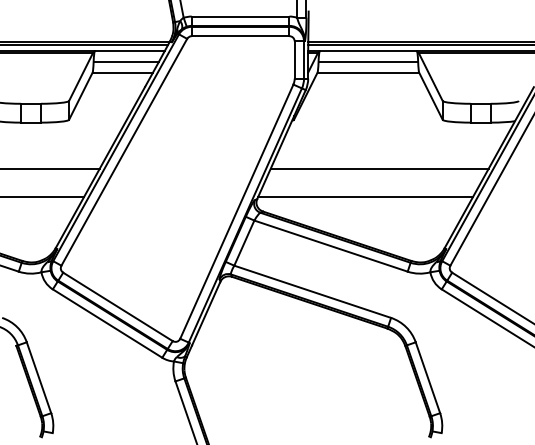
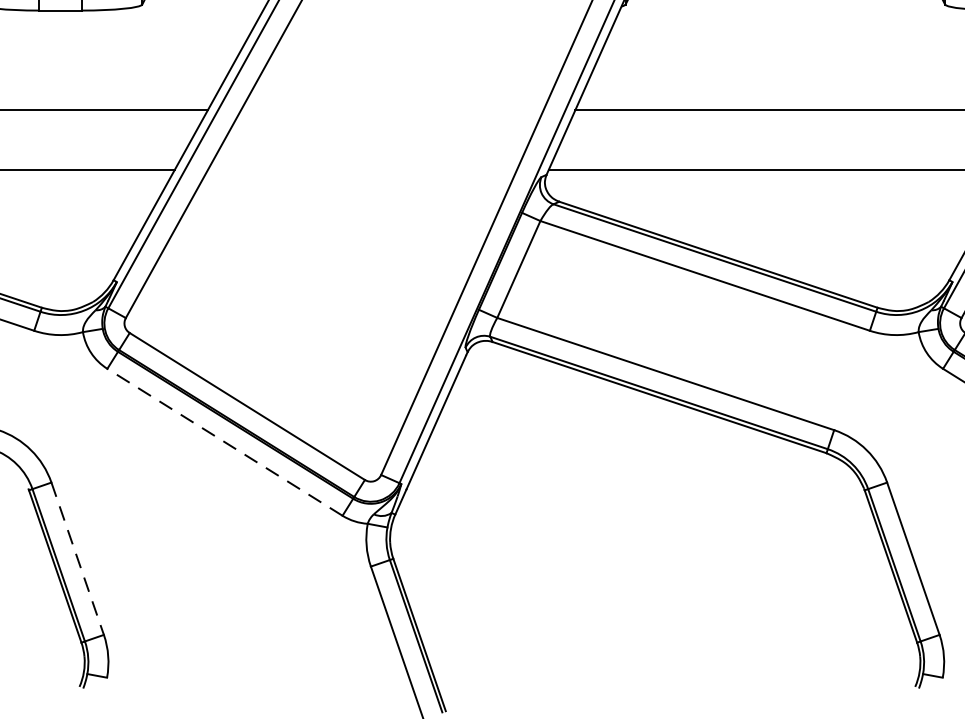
line: (107, 323) -> (224, 442), solid -> dashed
line: (39, 378) -> (78, 560), solid -> dashed

